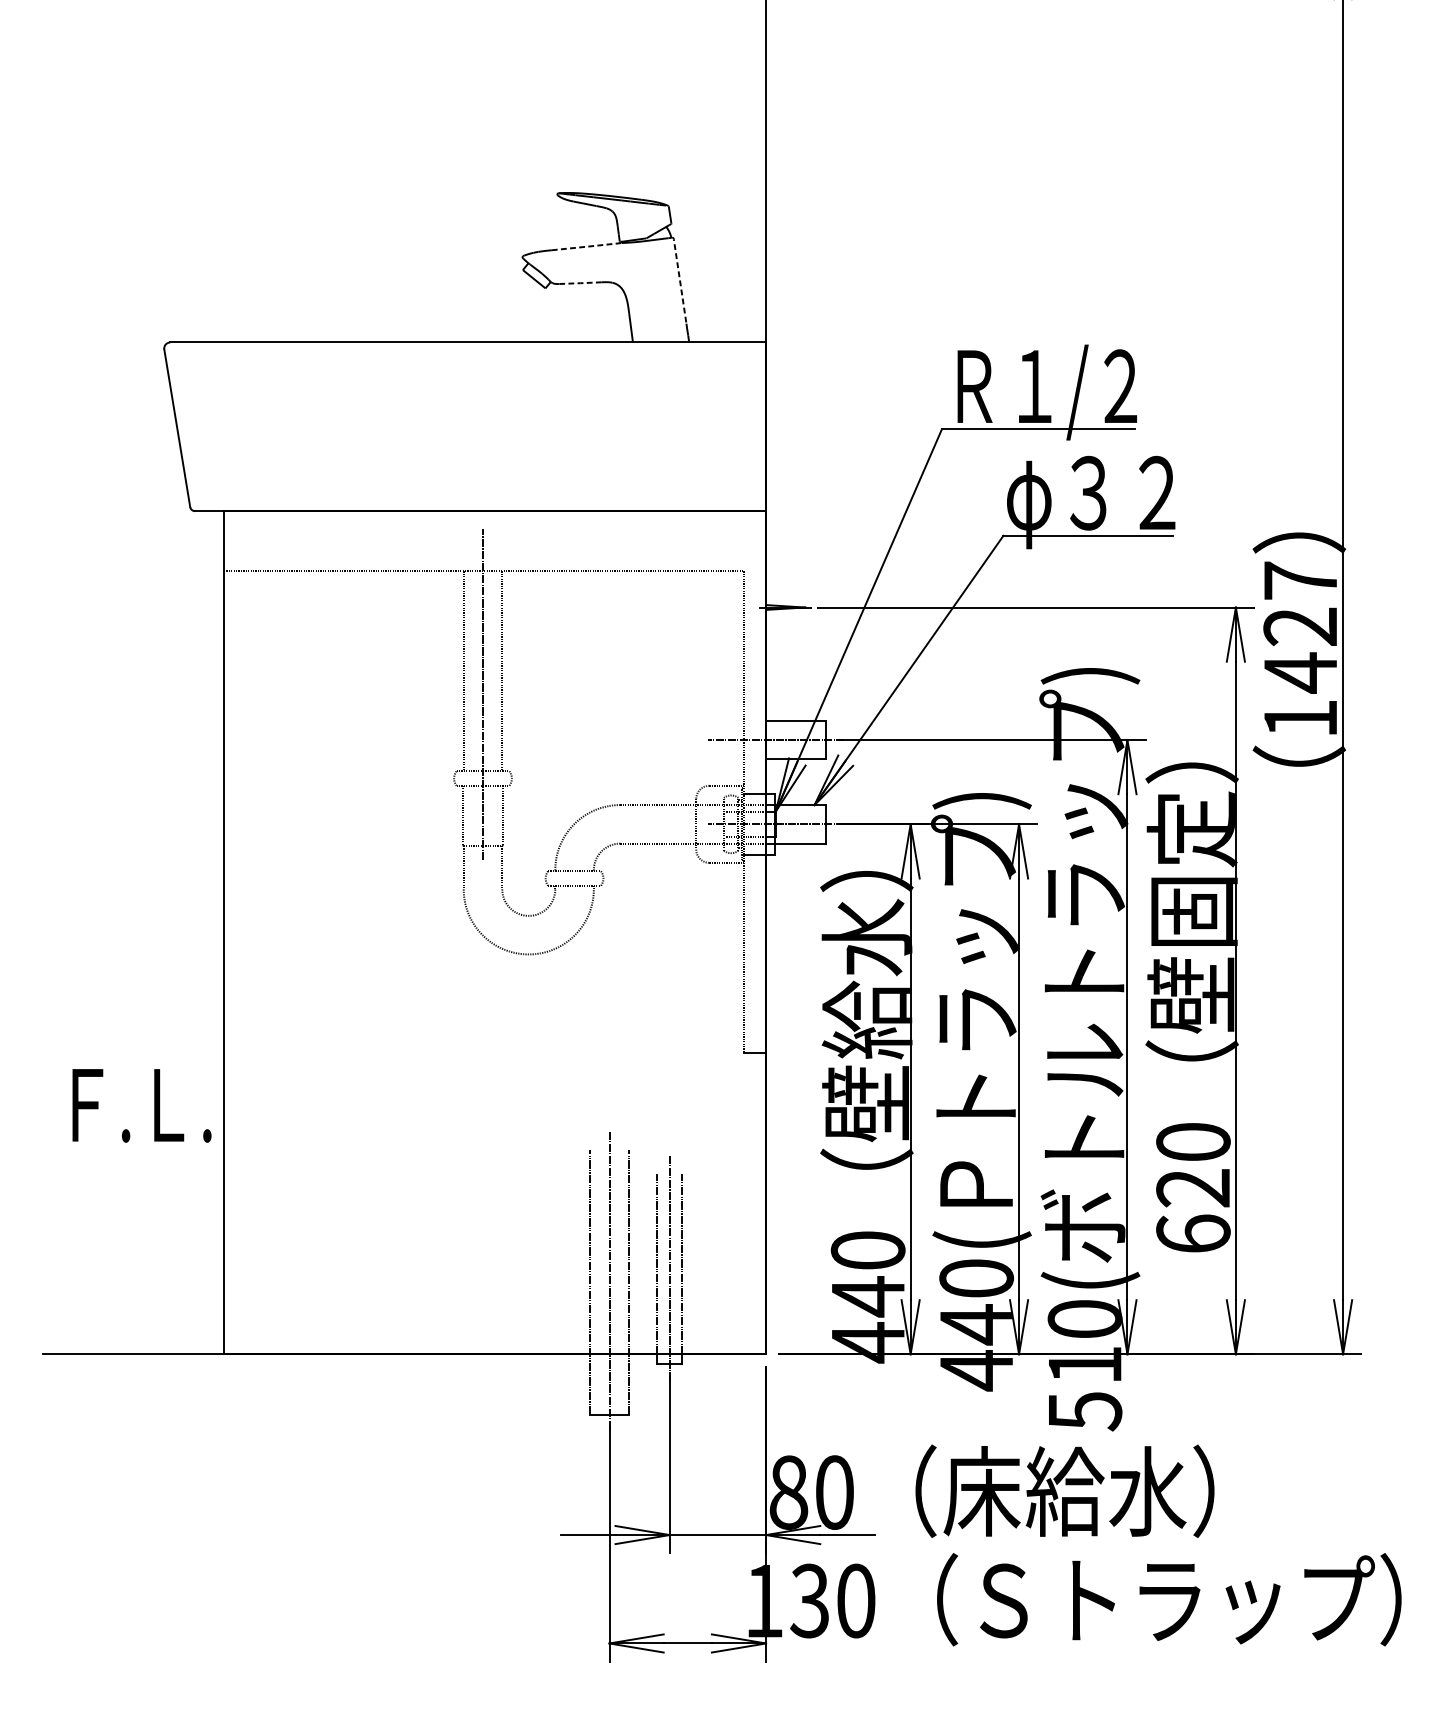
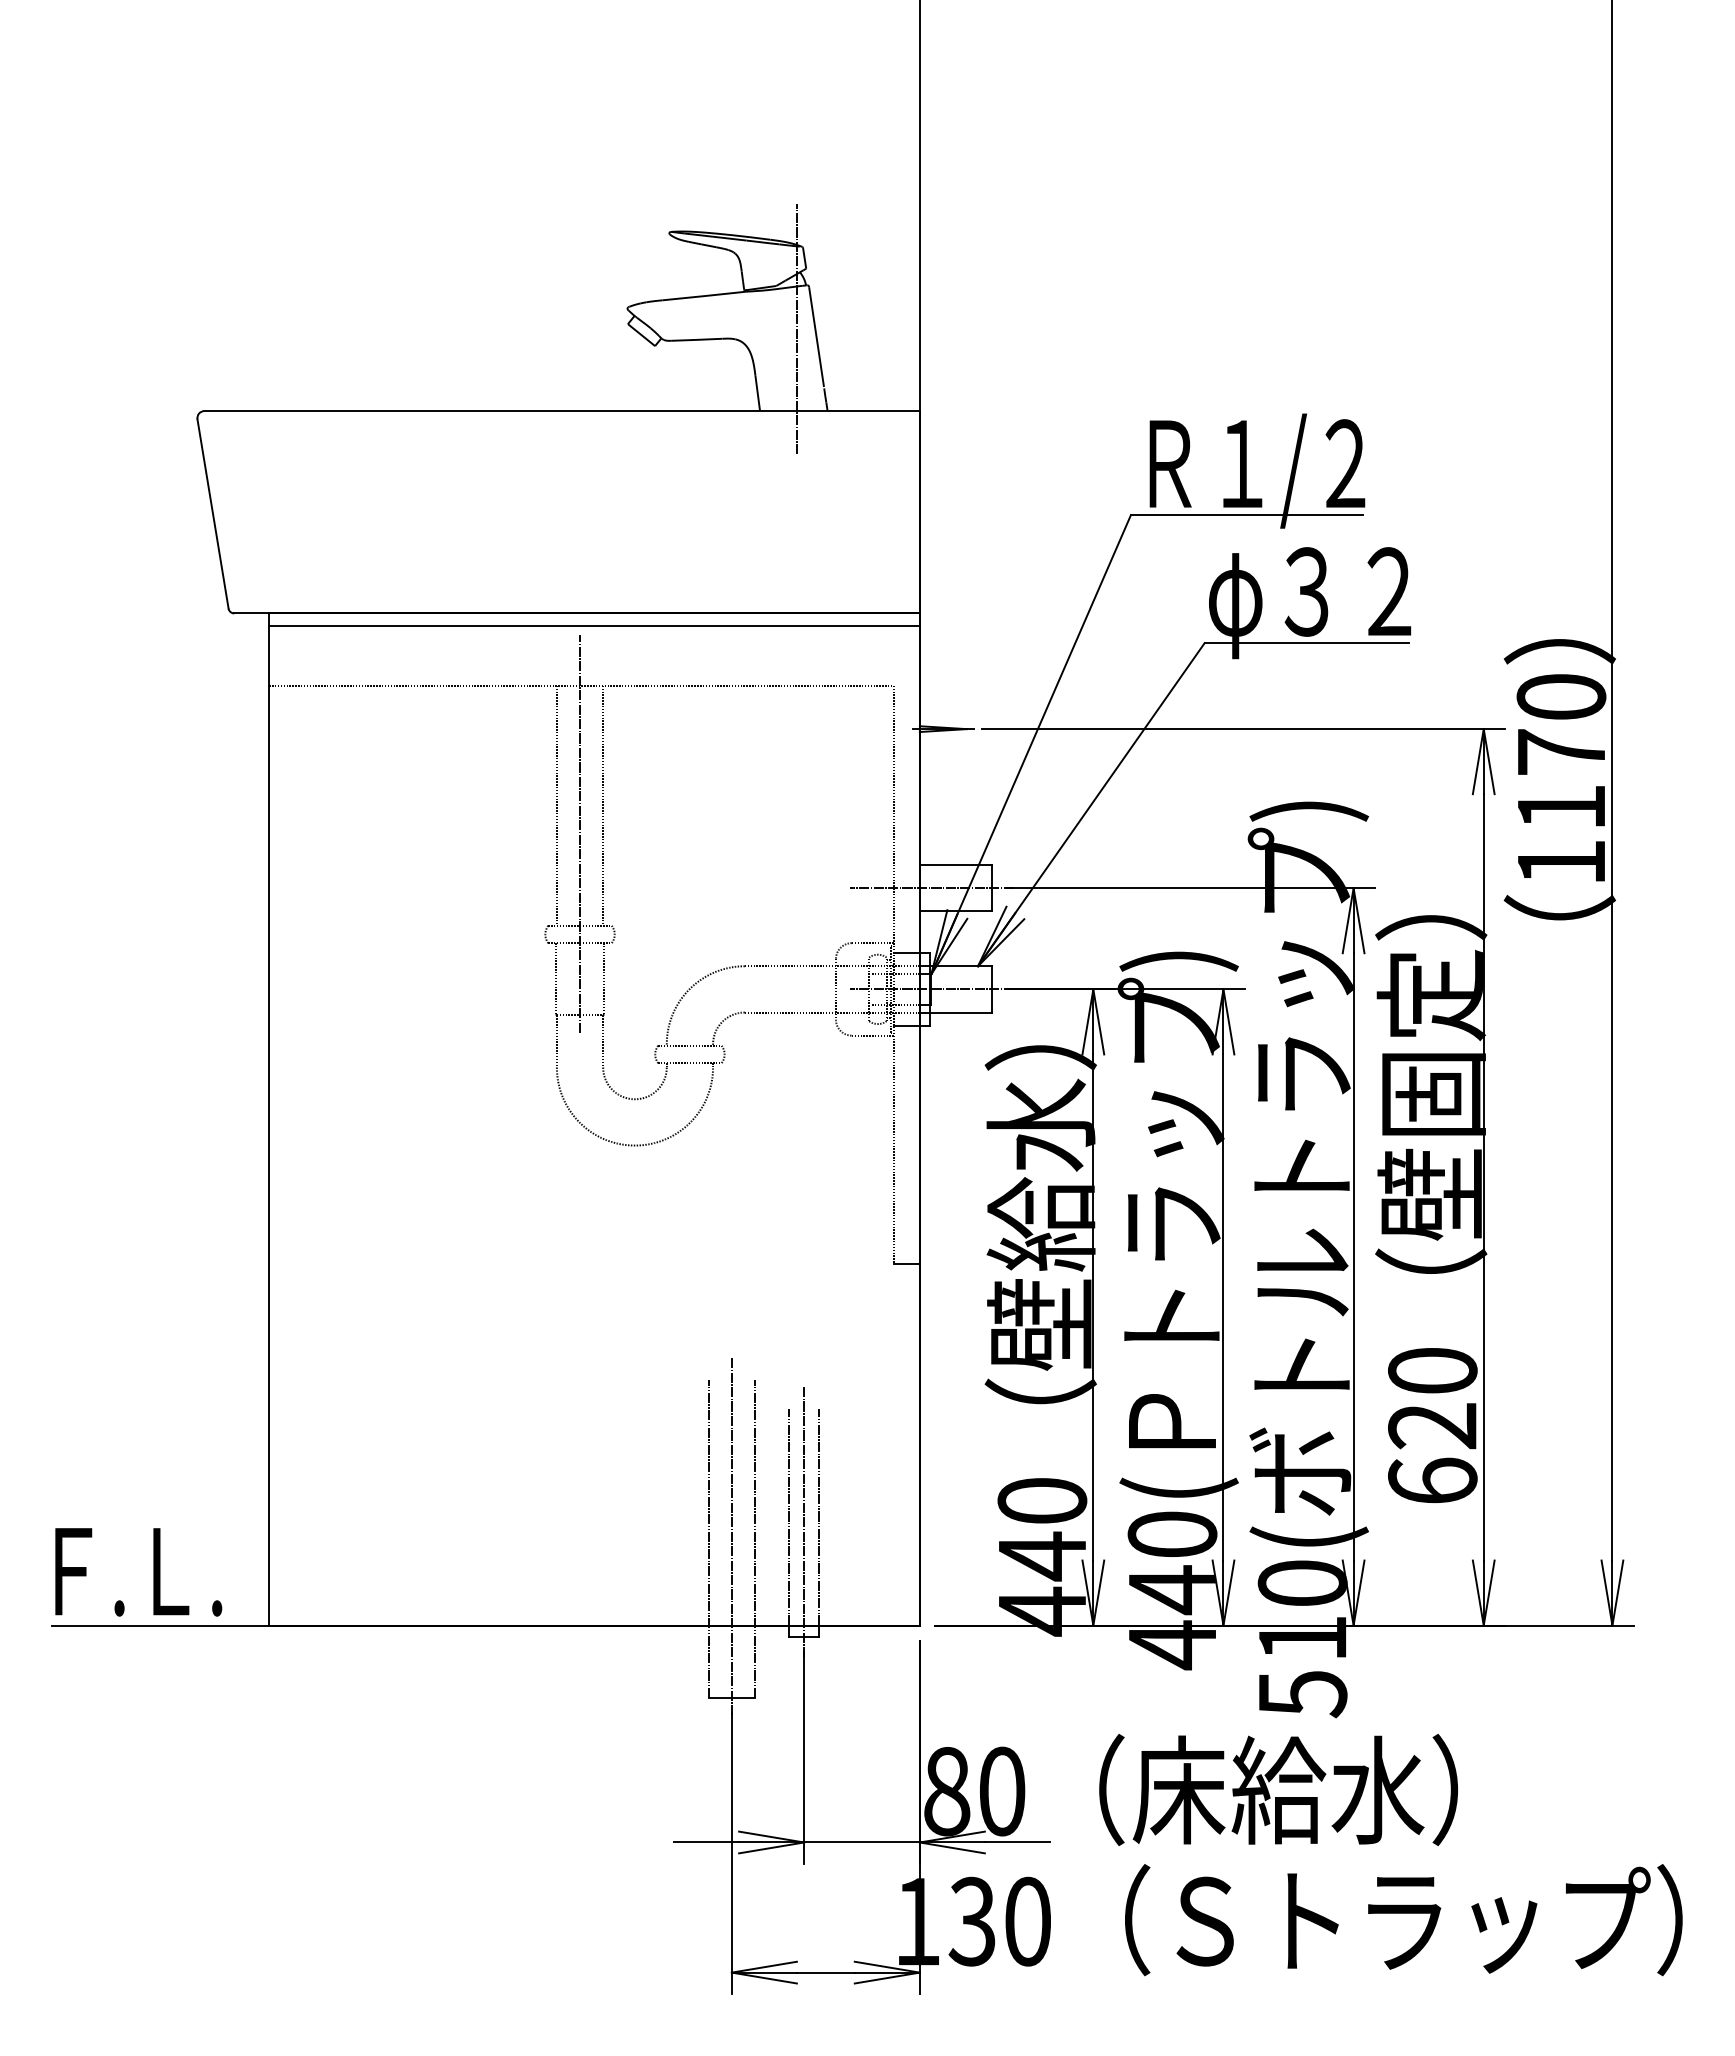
line: (587, 247) -> (705, 296), dashed -> solid
line: (663, 274) -> (796, 329), added
line: (680, 280) -> (816, 336), dashed -> solid
line: (580, 282) -> (696, 339), dashed -> solid
line: (495, 522) -> (594, 626), added
text: (1300, 627) -> (1561, 753), 1427 -> 1170
text: (141, 1106) -> (138, 1572), moved

